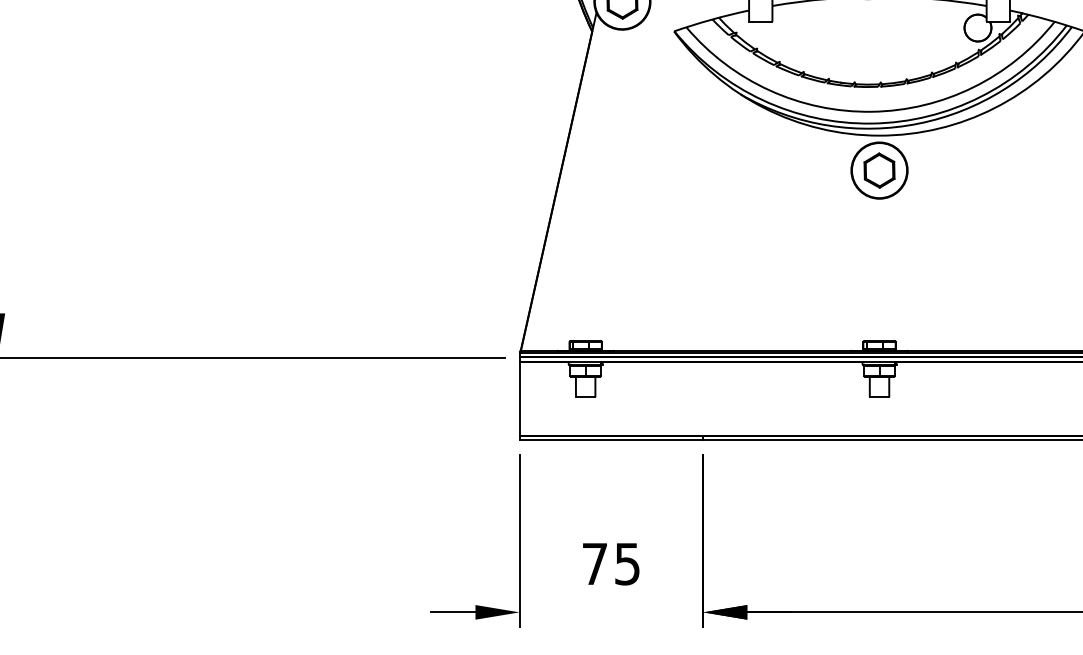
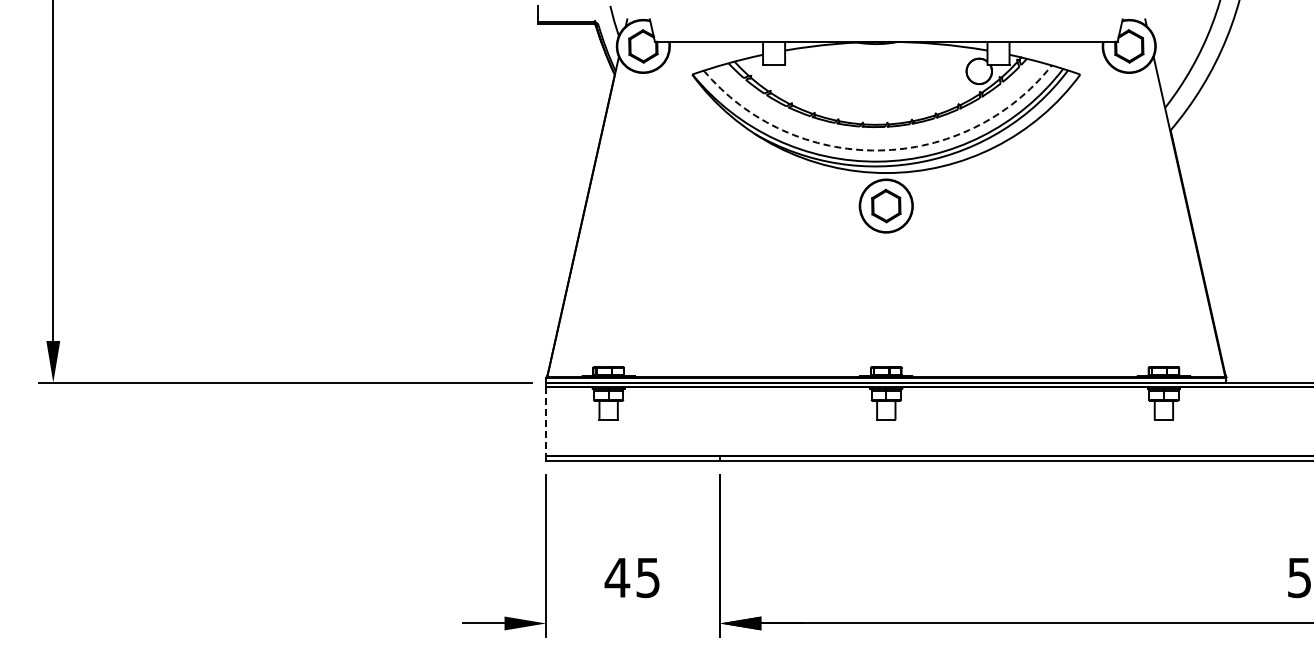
arc: (872, 111) -> (879, 150), solid -> dashed
line: (519, 398) -> (546, 421), solid -> dashed
text: (595, 563) -> (617, 577), 75 -> 45

